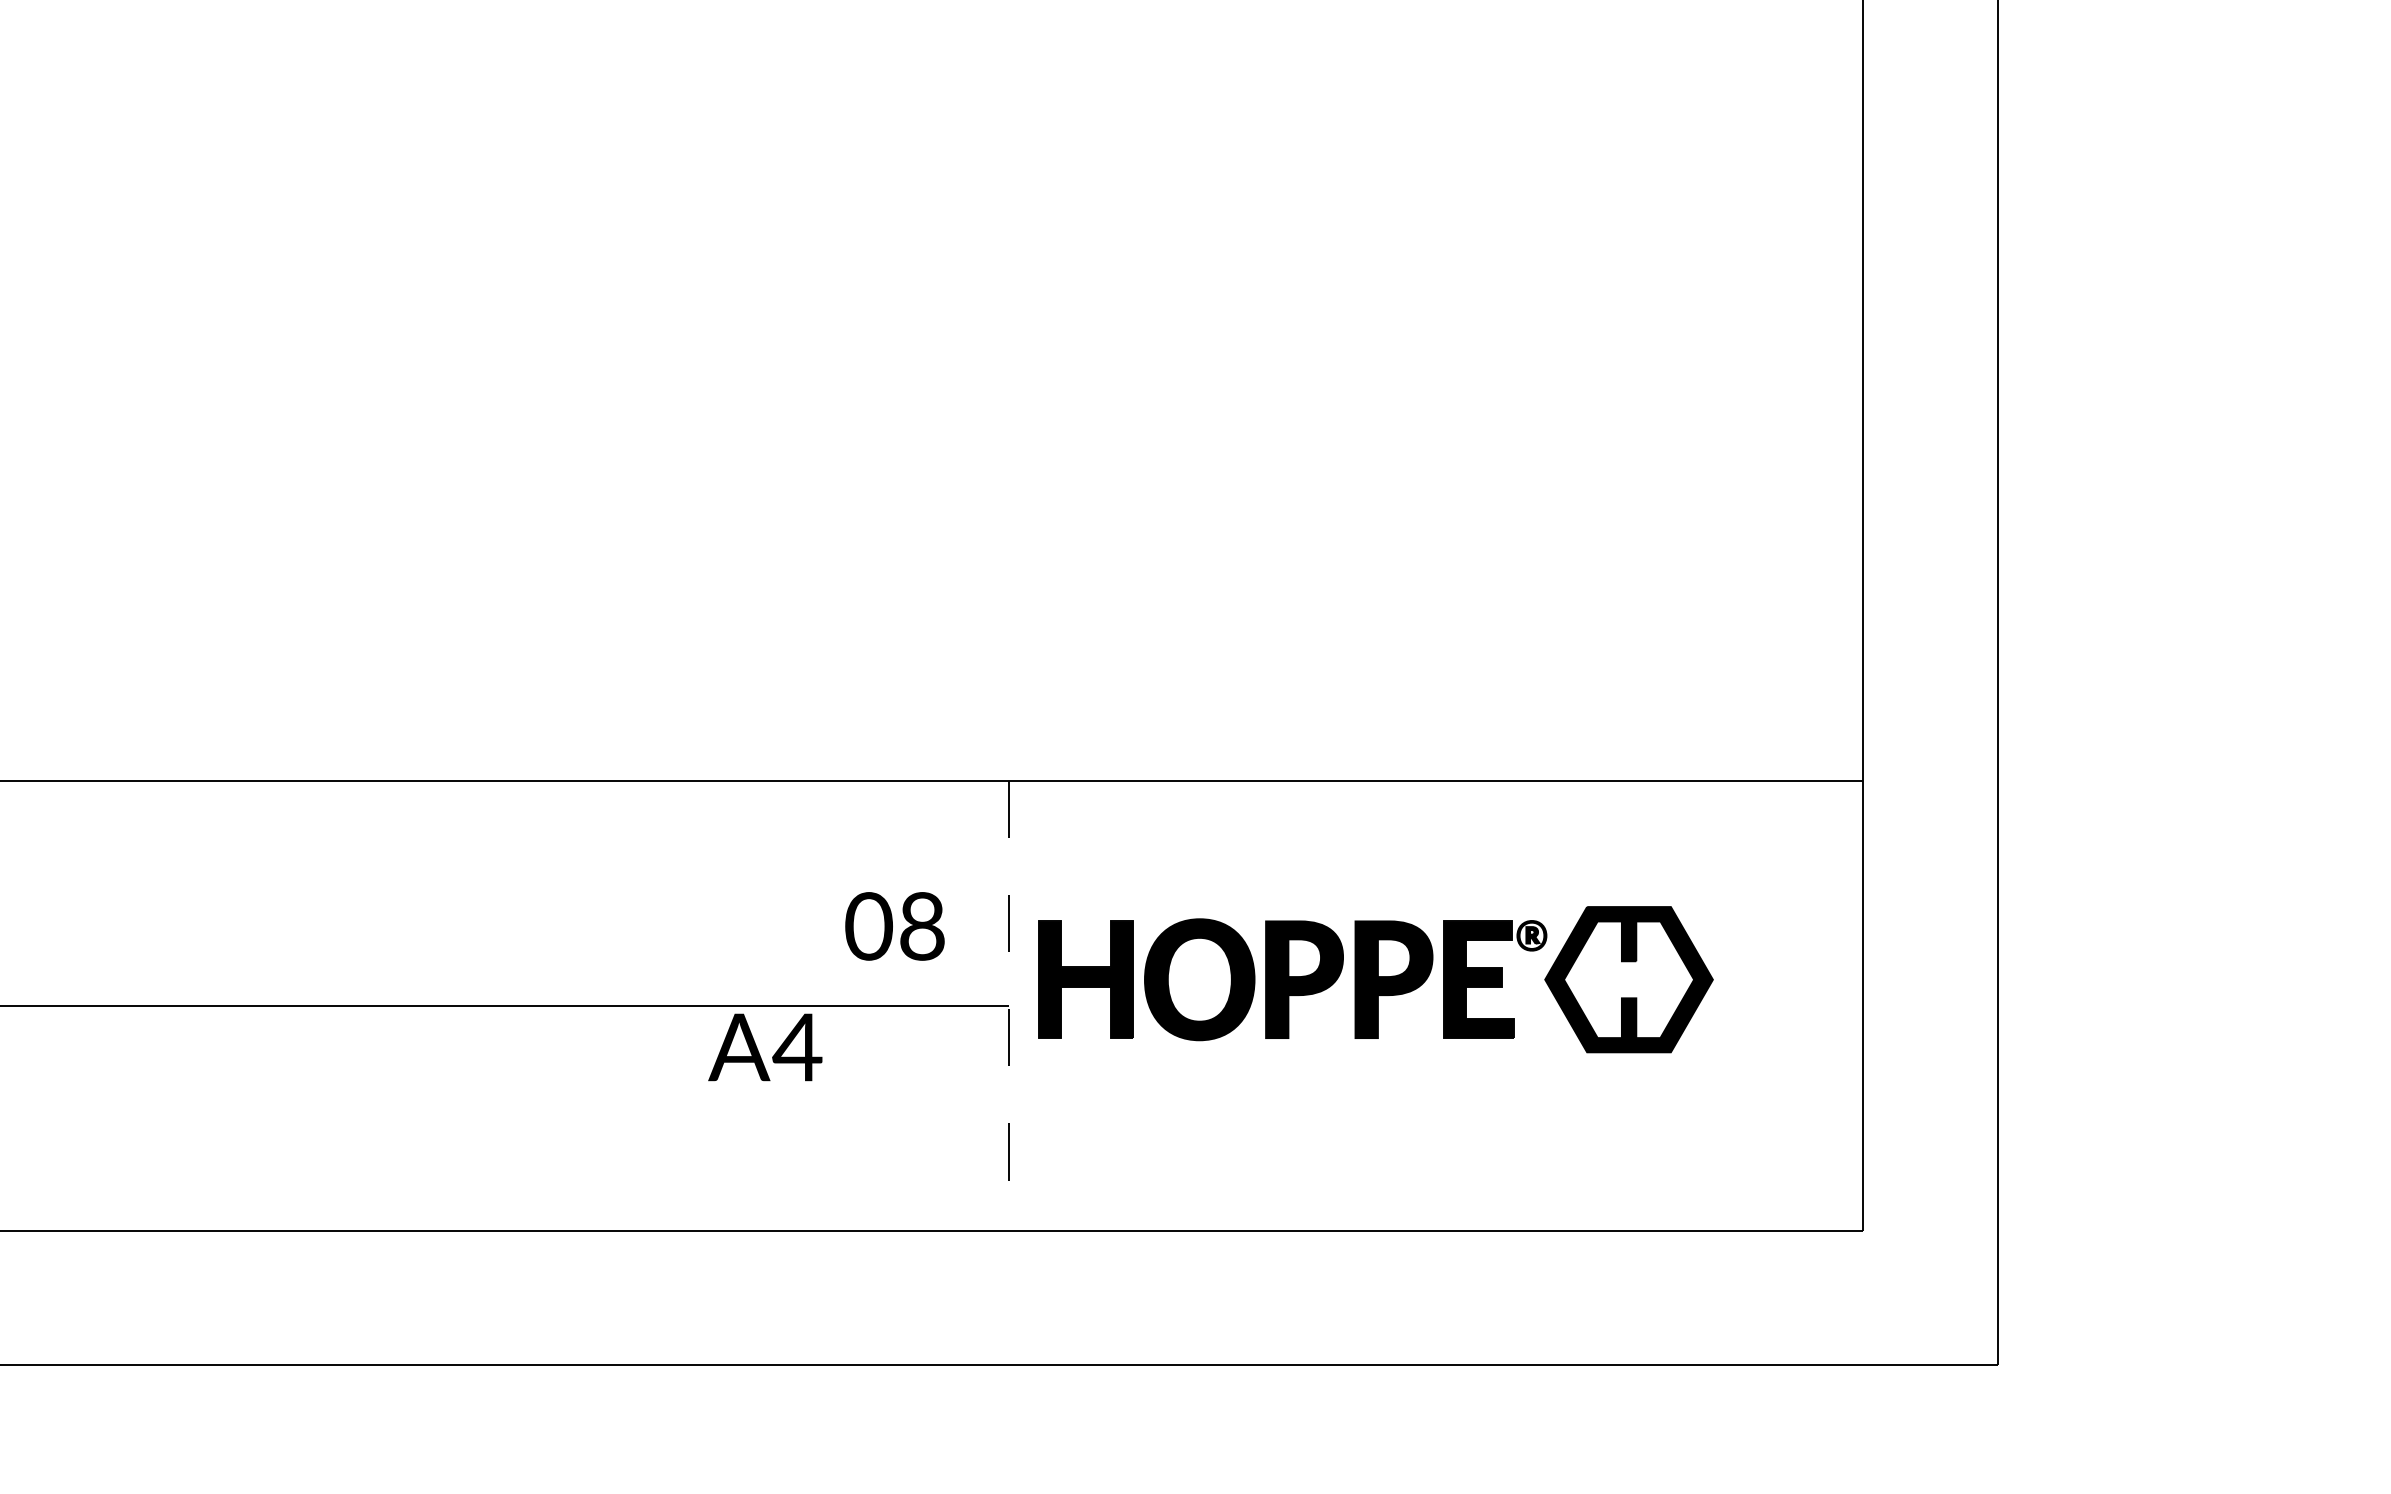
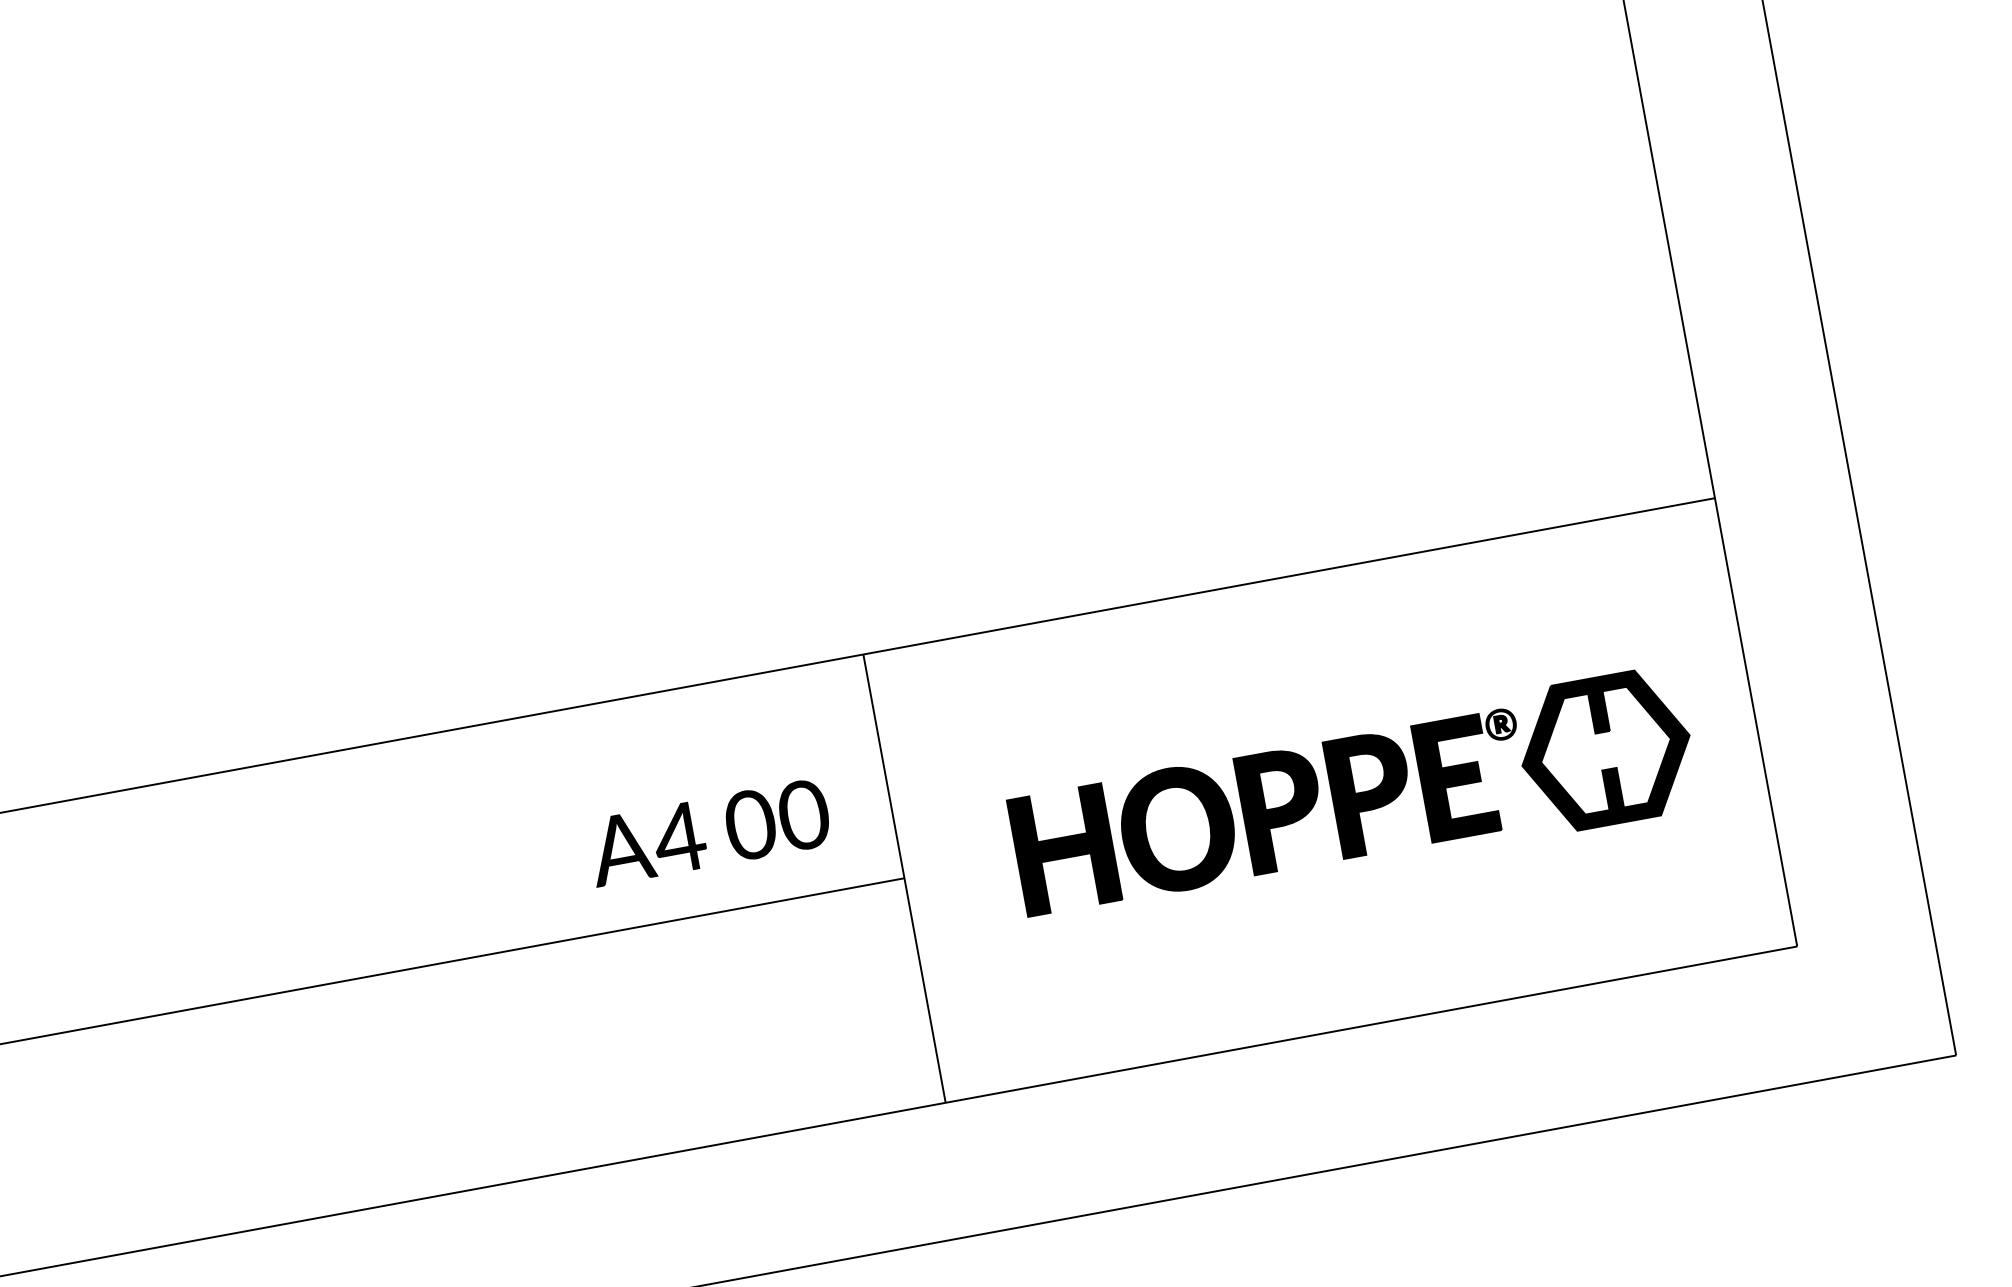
text: (922, 926) -> (804, 815), 08 -> 00
part: (1375, 979) -> (1353, 796), moved
line: (1008, 1005) -> (904, 878), dashed -> solid
text: (765, 1047) -> (647, 843), moved

